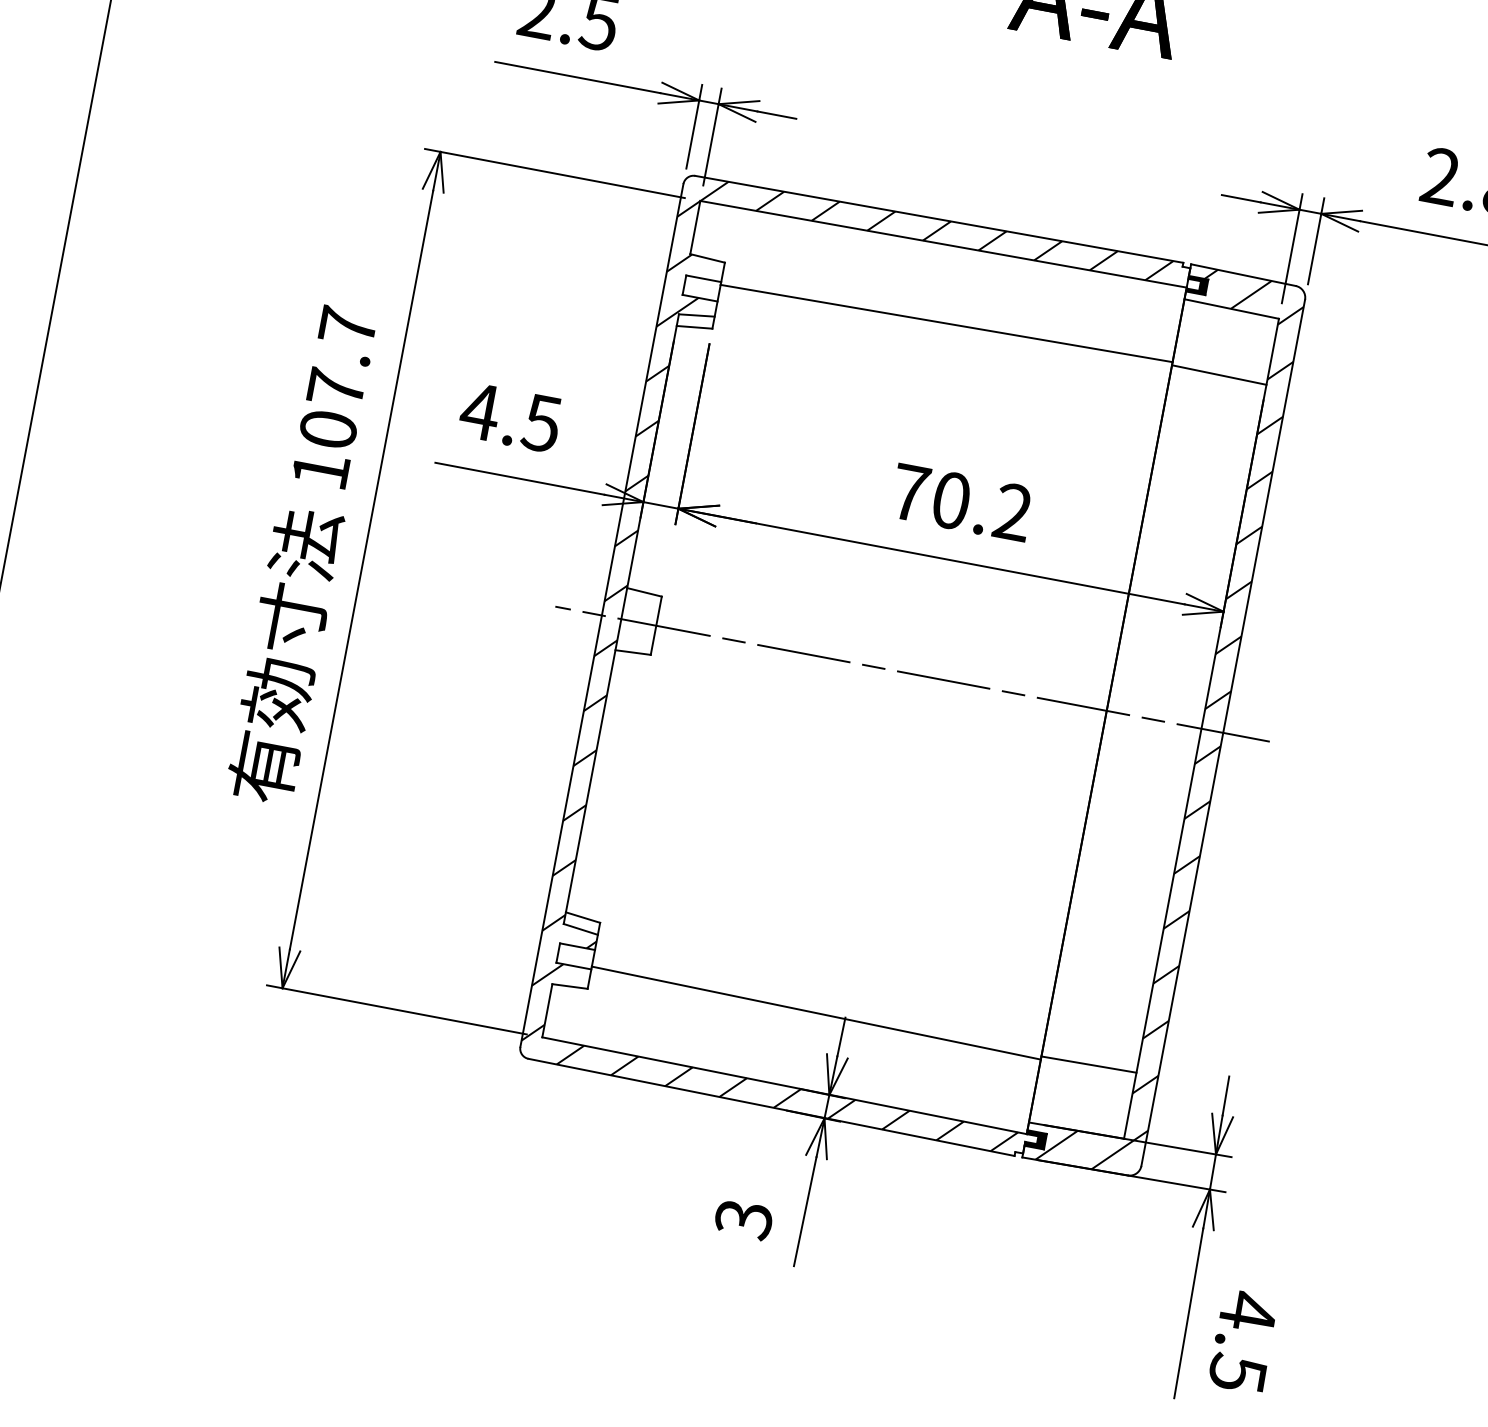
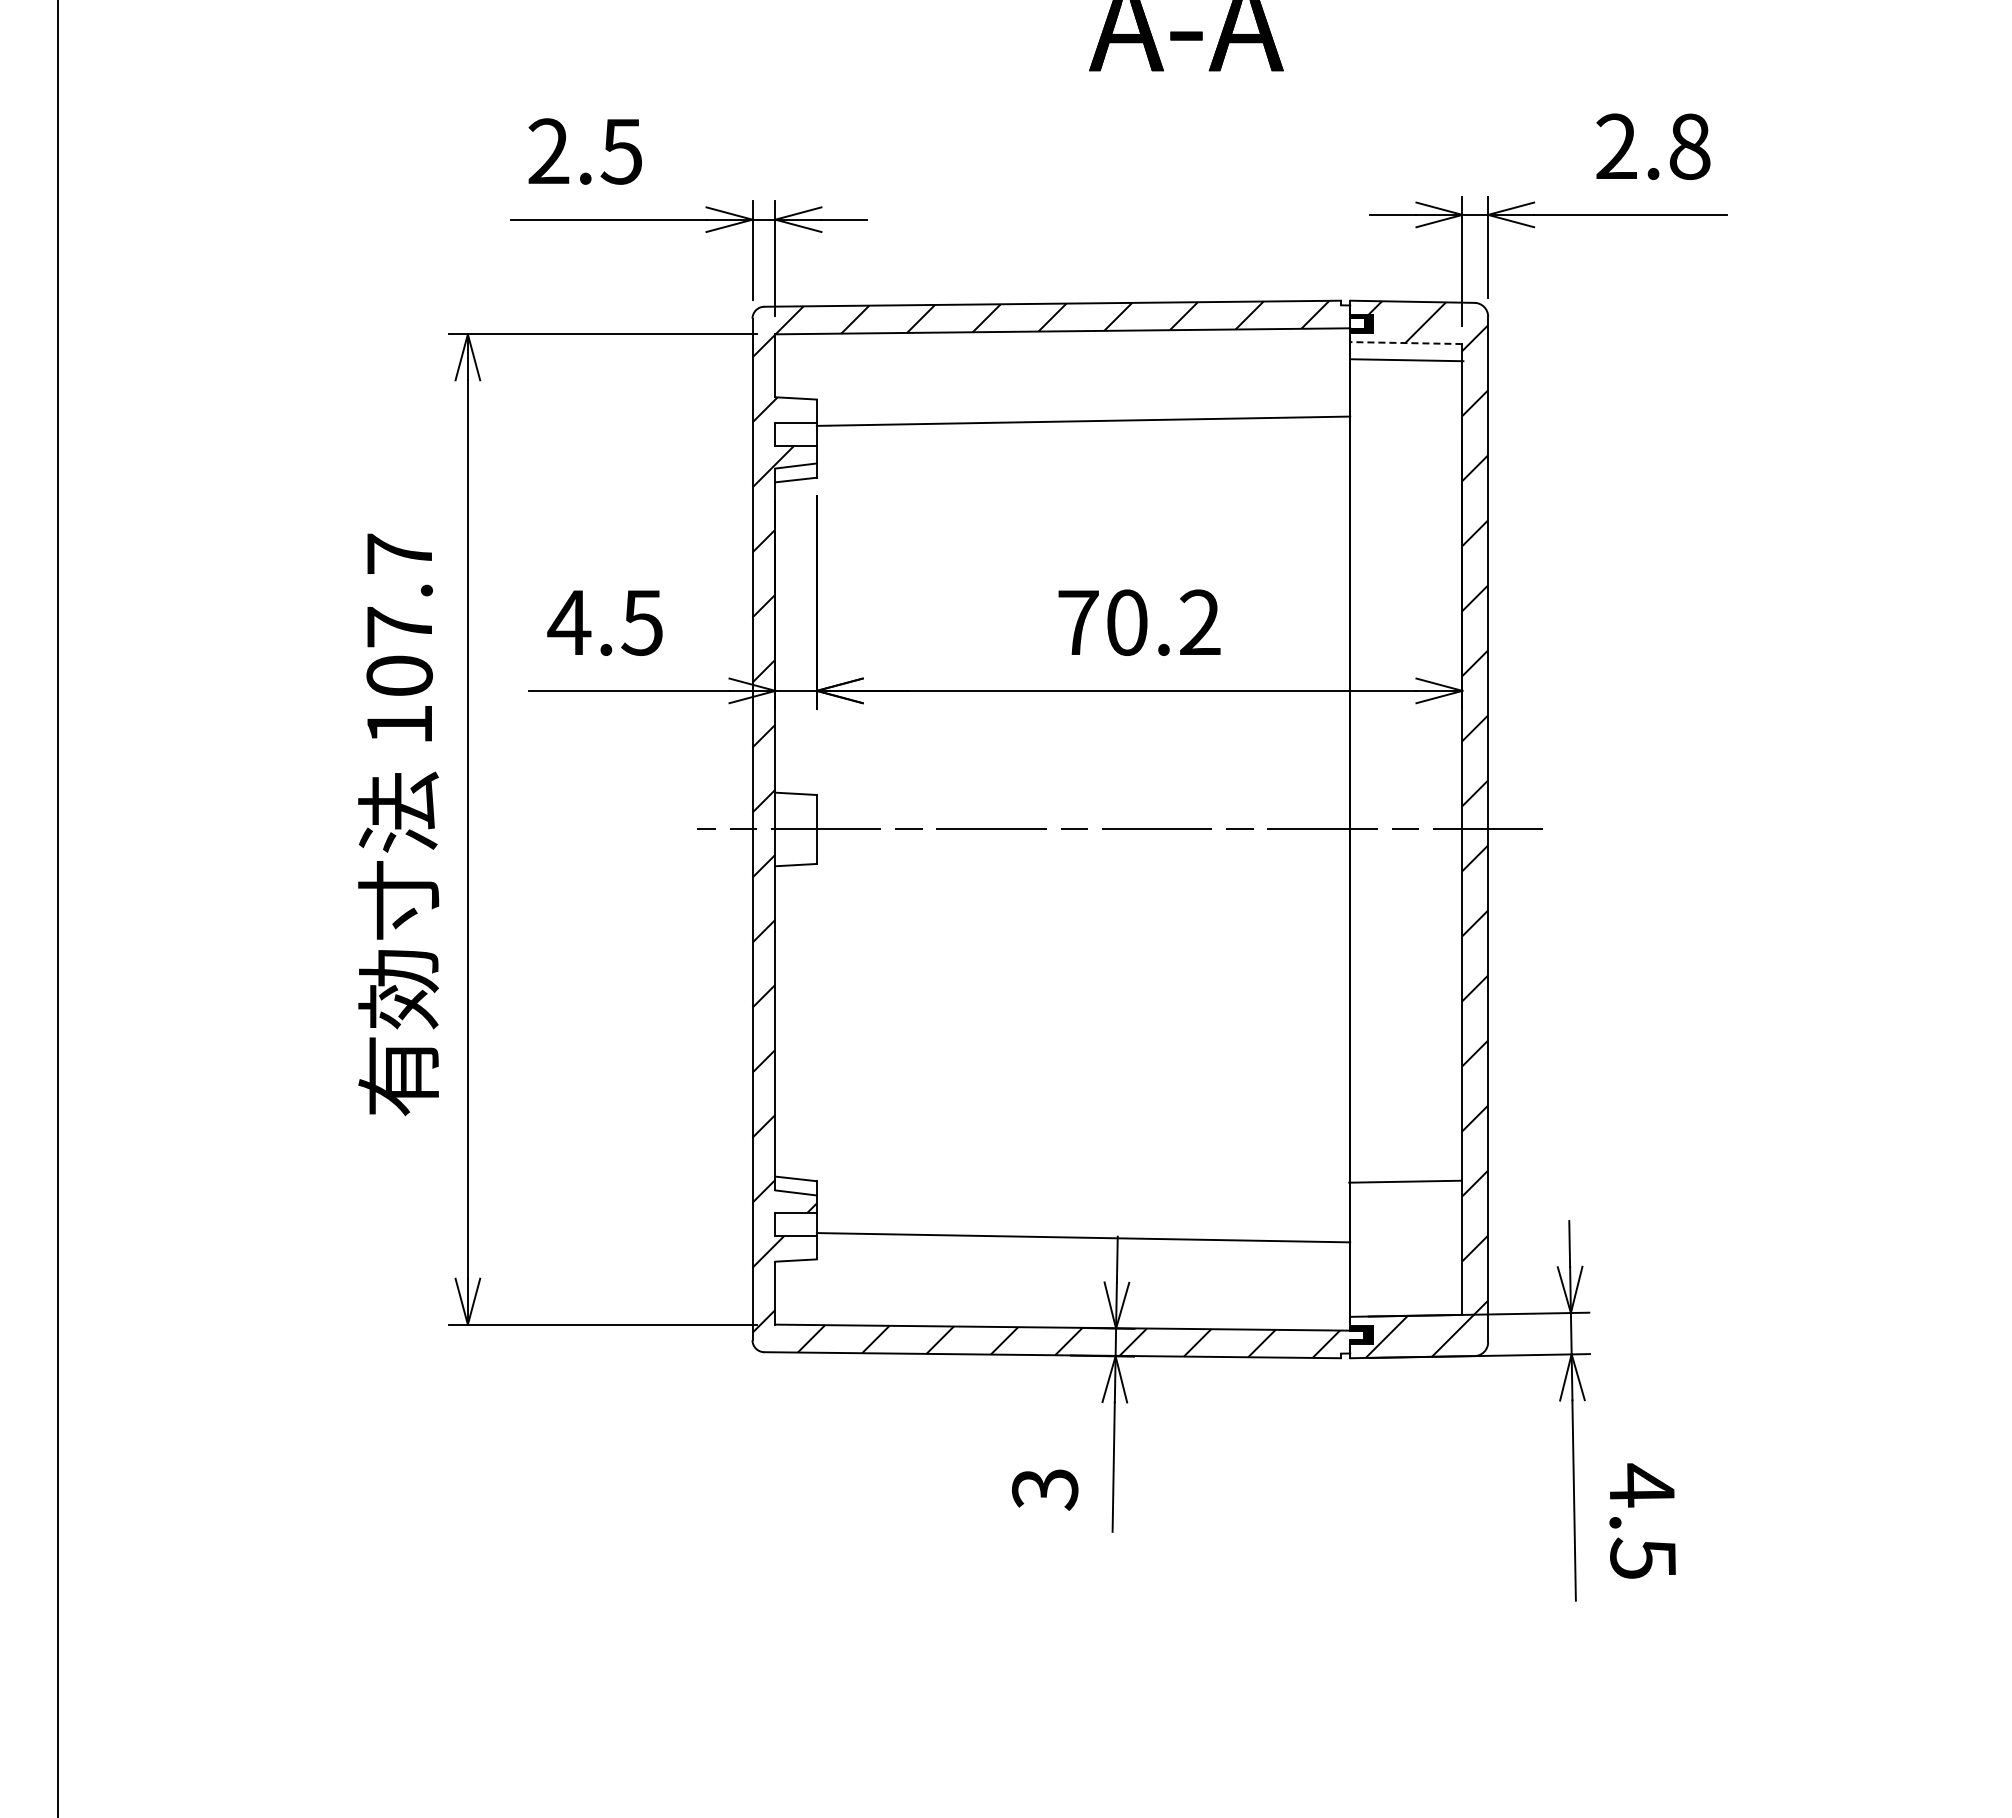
line: (1230, 309) -> (1405, 343), solid -> dashed
line: (1219, 375) -> (1407, 360), moved
line: (1089, 1064) -> (1405, 1181), moved

